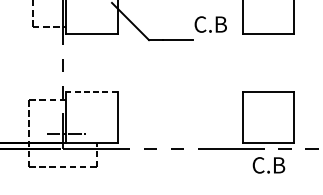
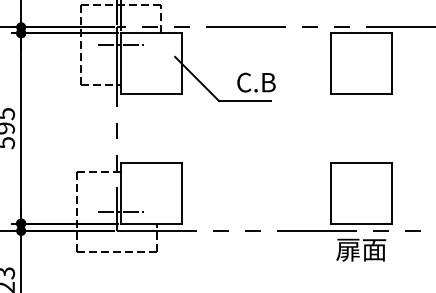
text: (210, 24) -> (256, 82), moved
line: (91, 91) -> (150, 162), dashed -> solid
text: (268, 165) -> (361, 249), C.B -> 扉面

